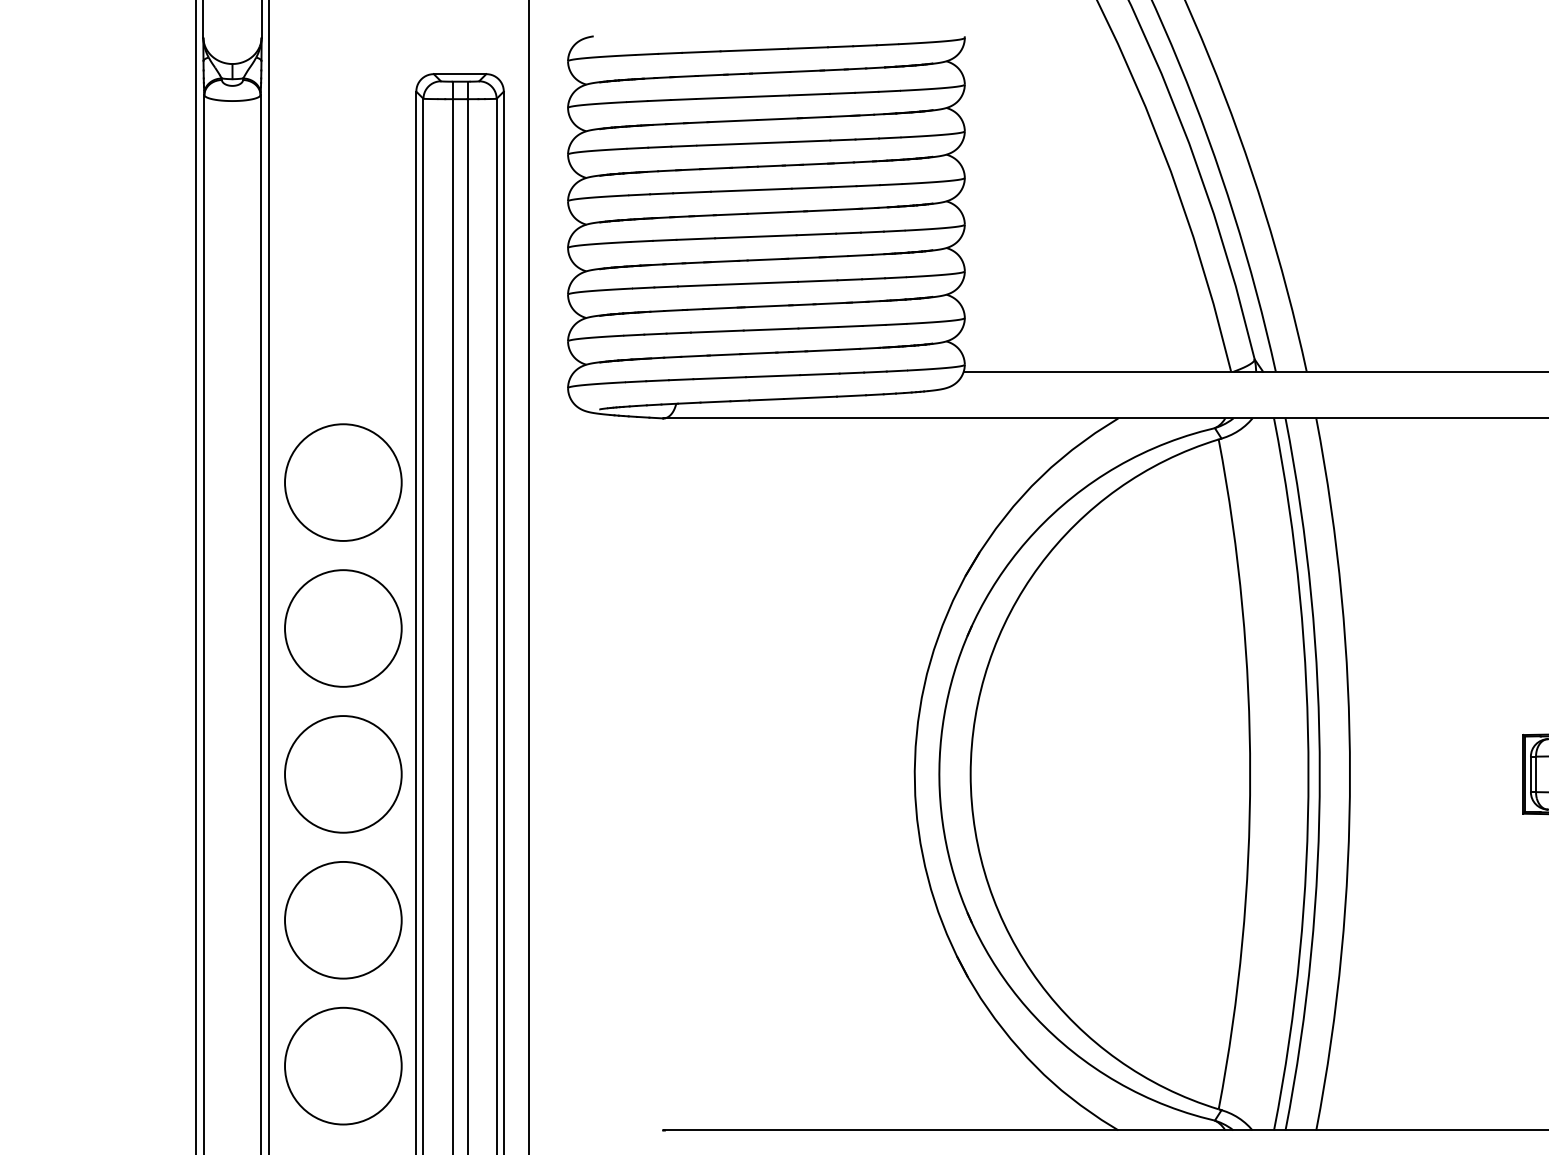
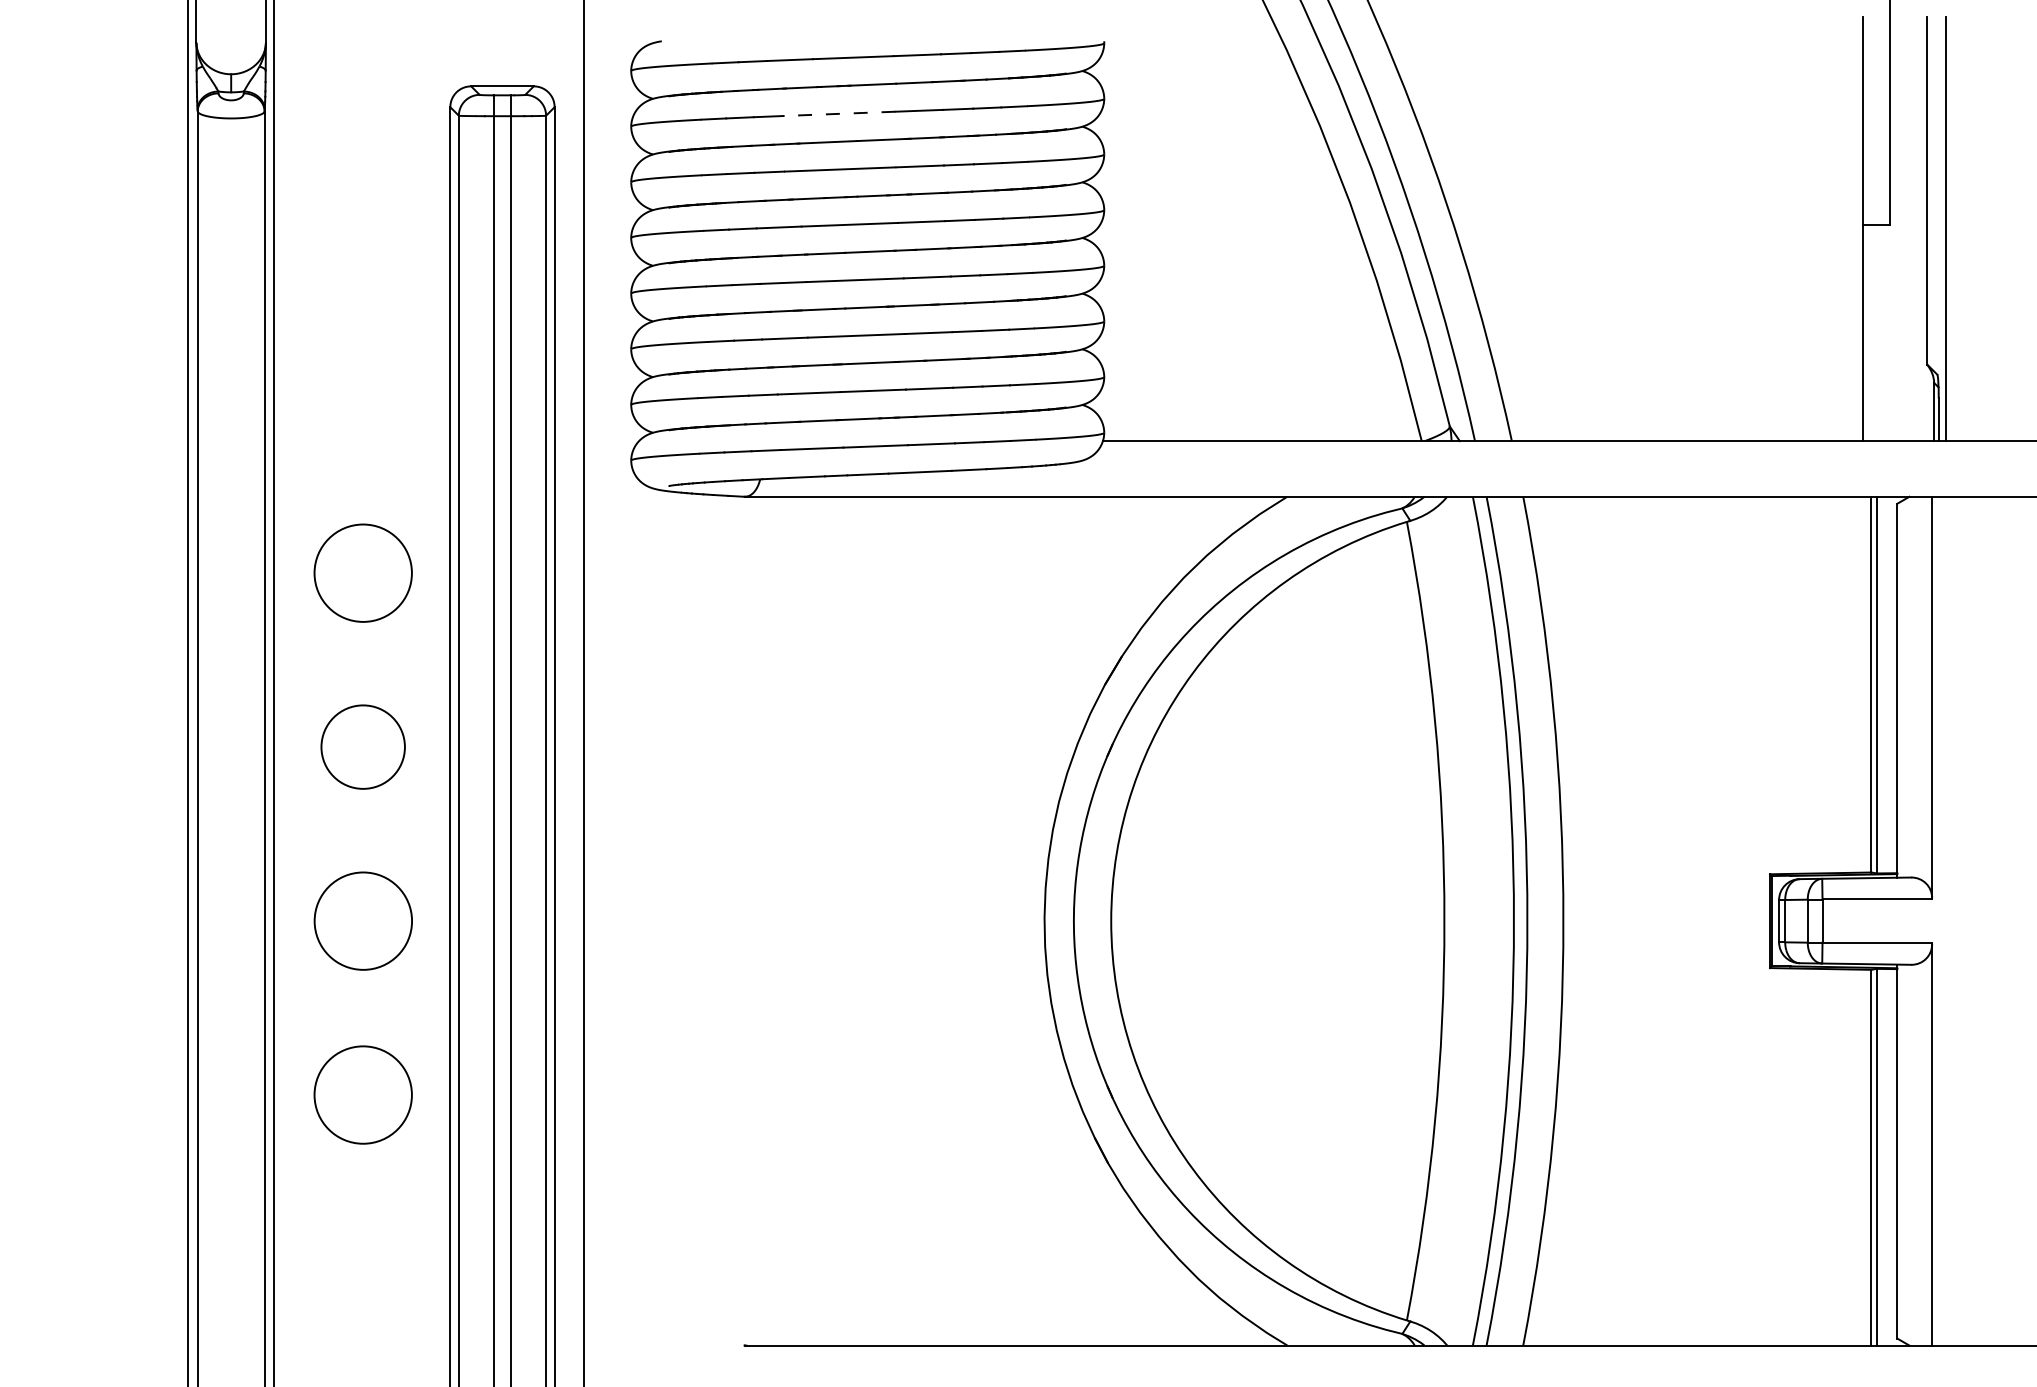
line: (743, 96) -> (840, 113), solid -> dashed
circle: (342, 481) -> (362, 572), size x0.7
circle: (342, 627) -> (362, 746), size x0.6
circle: (342, 773) -> (362, 920), size x0.7
circle: (342, 919) -> (362, 1094), size x0.7
circle: (342, 1065) -> (362, 1268), removed

